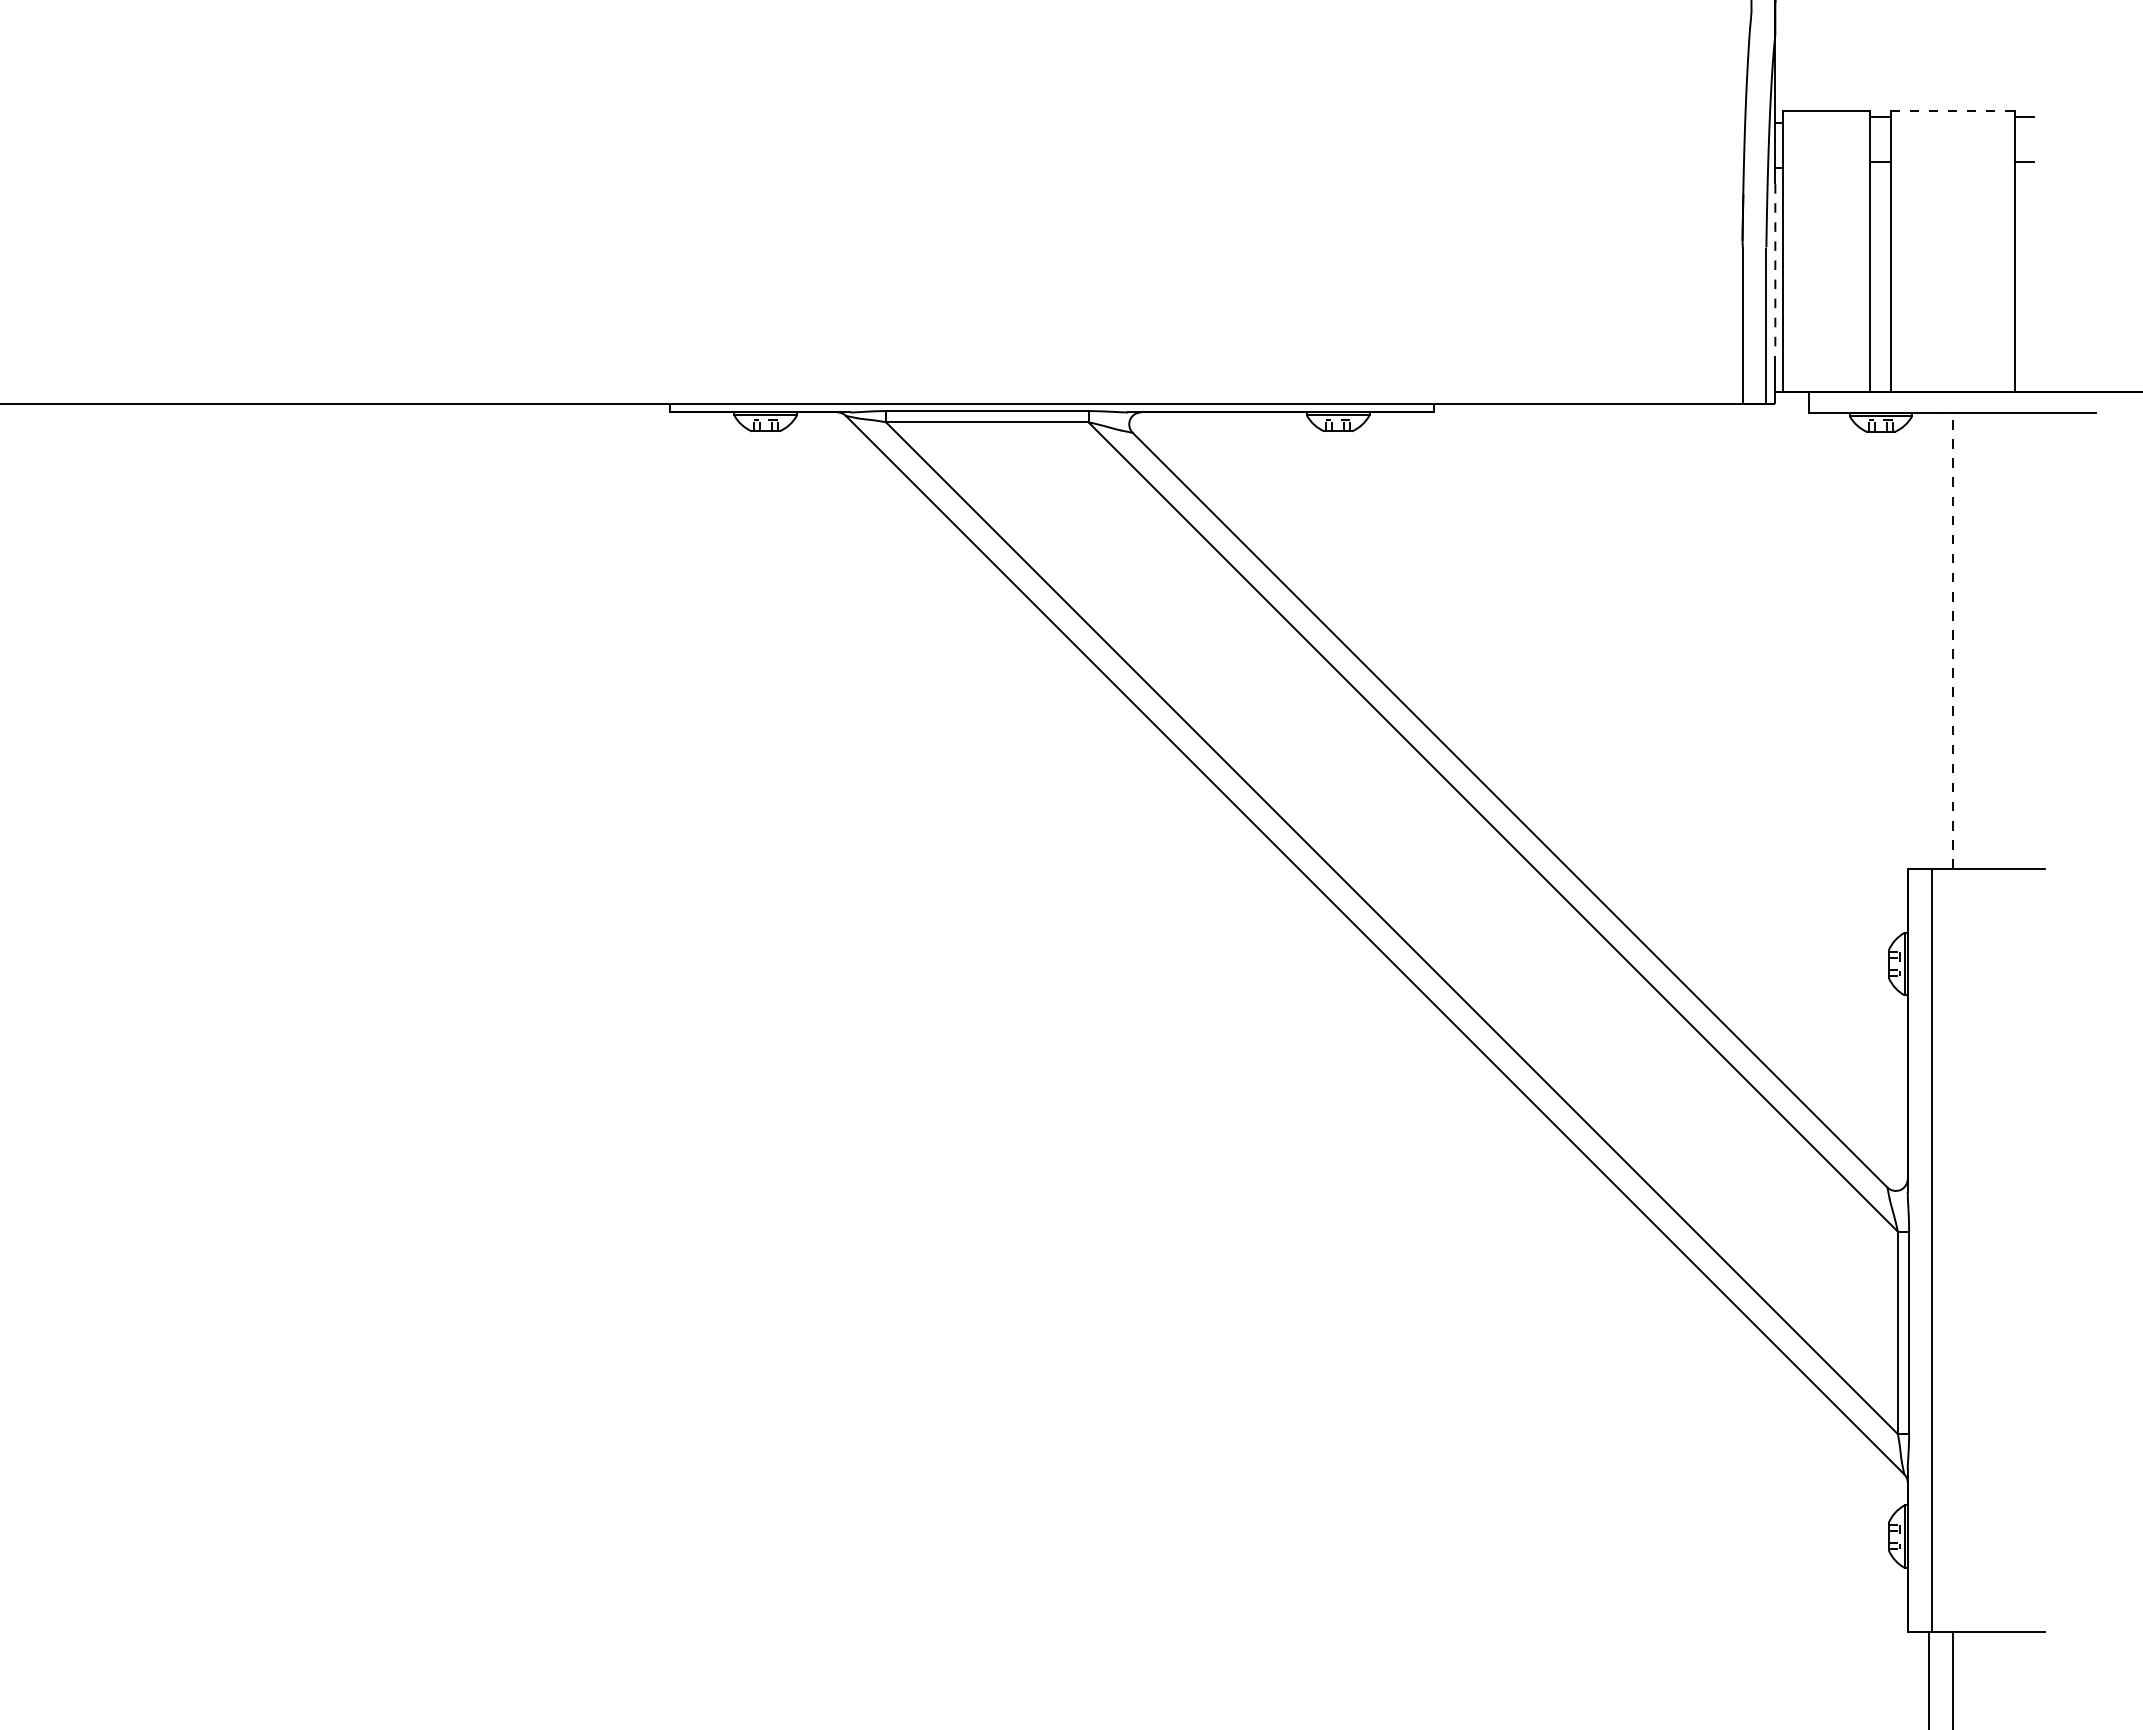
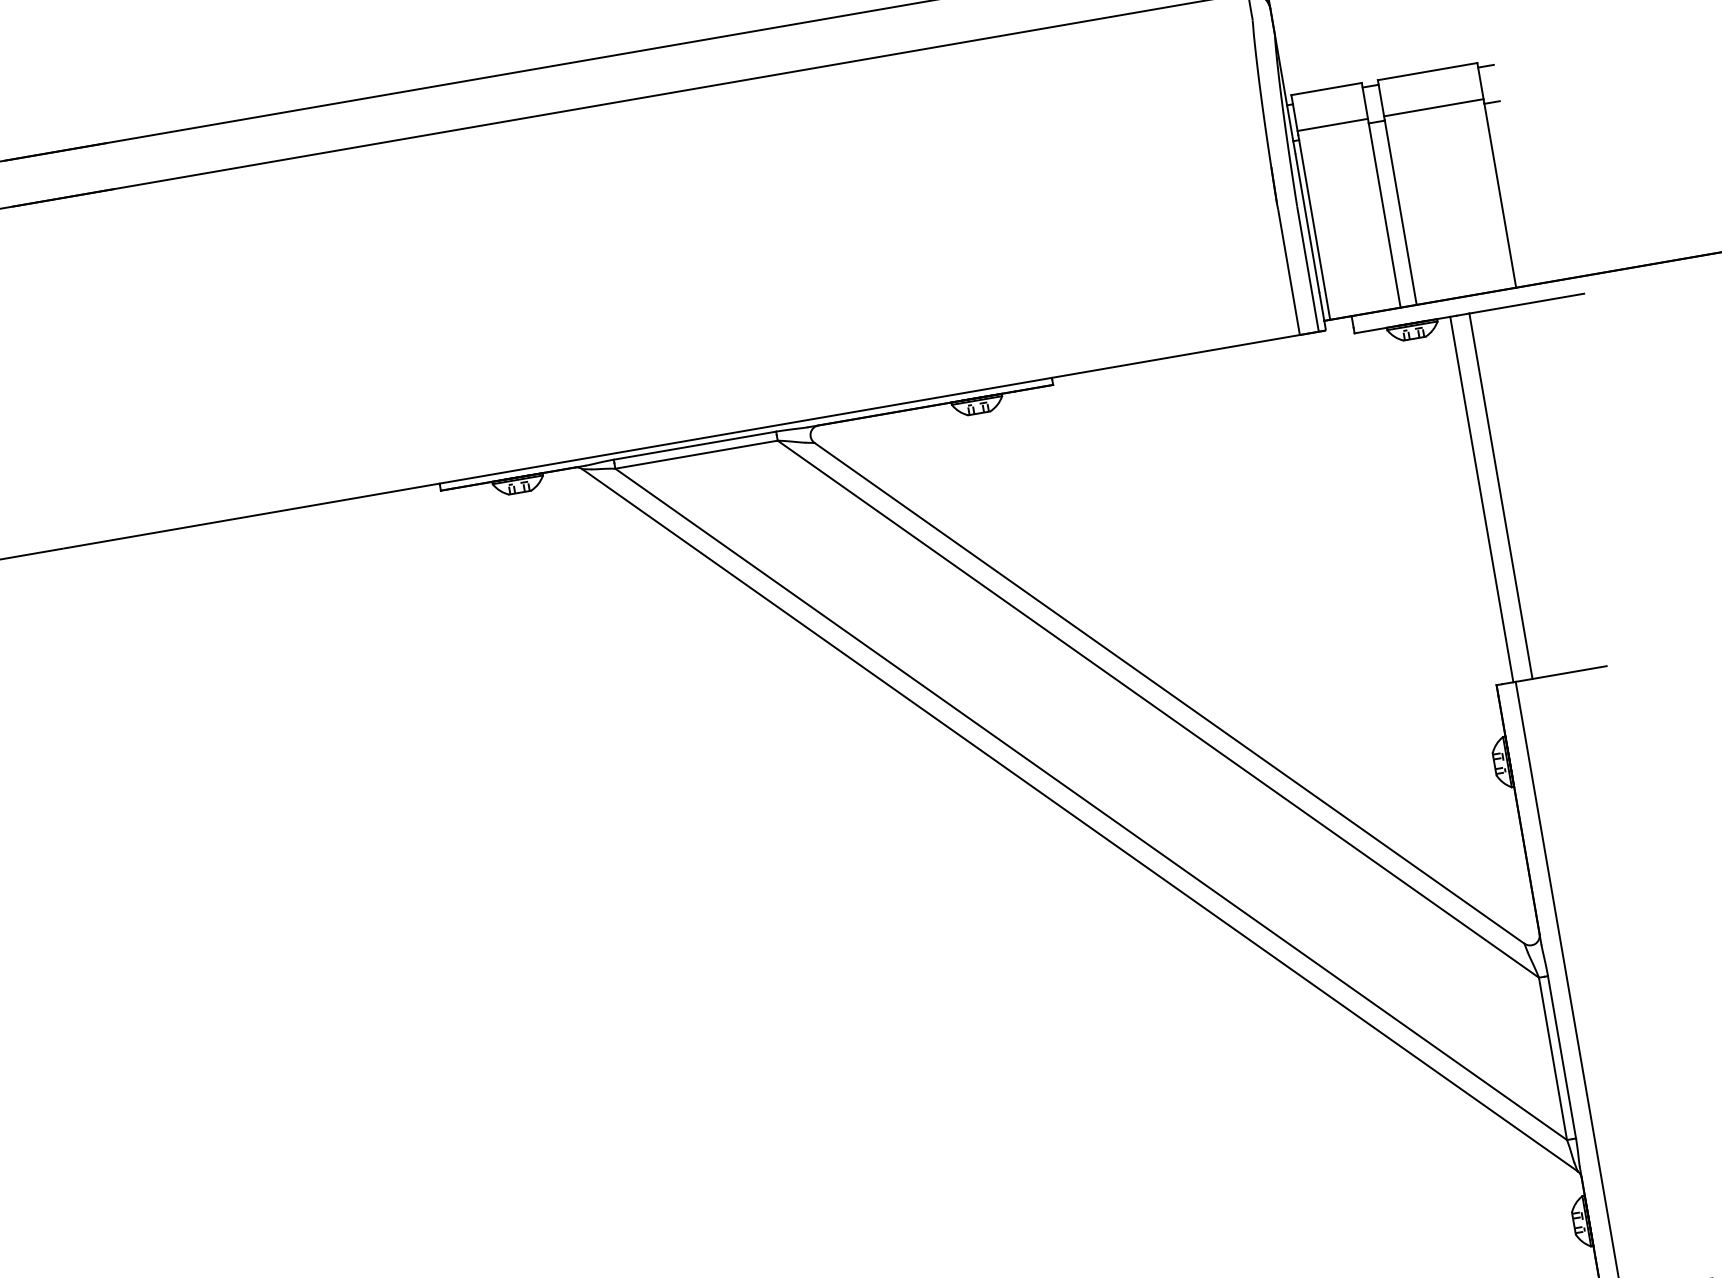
line: (1953, 111) -> (1428, 71), dashed -> solid
line: (1826, 156) -> (1332, 125), added
line: (1952, 156) -> (1433, 107), added
line: (1775, 270) -> (1307, 223), dashed -> solid
line: (1928, 640) -> (1481, 499), added
line: (1952, 640) -> (1500, 495), dashed -> solid

